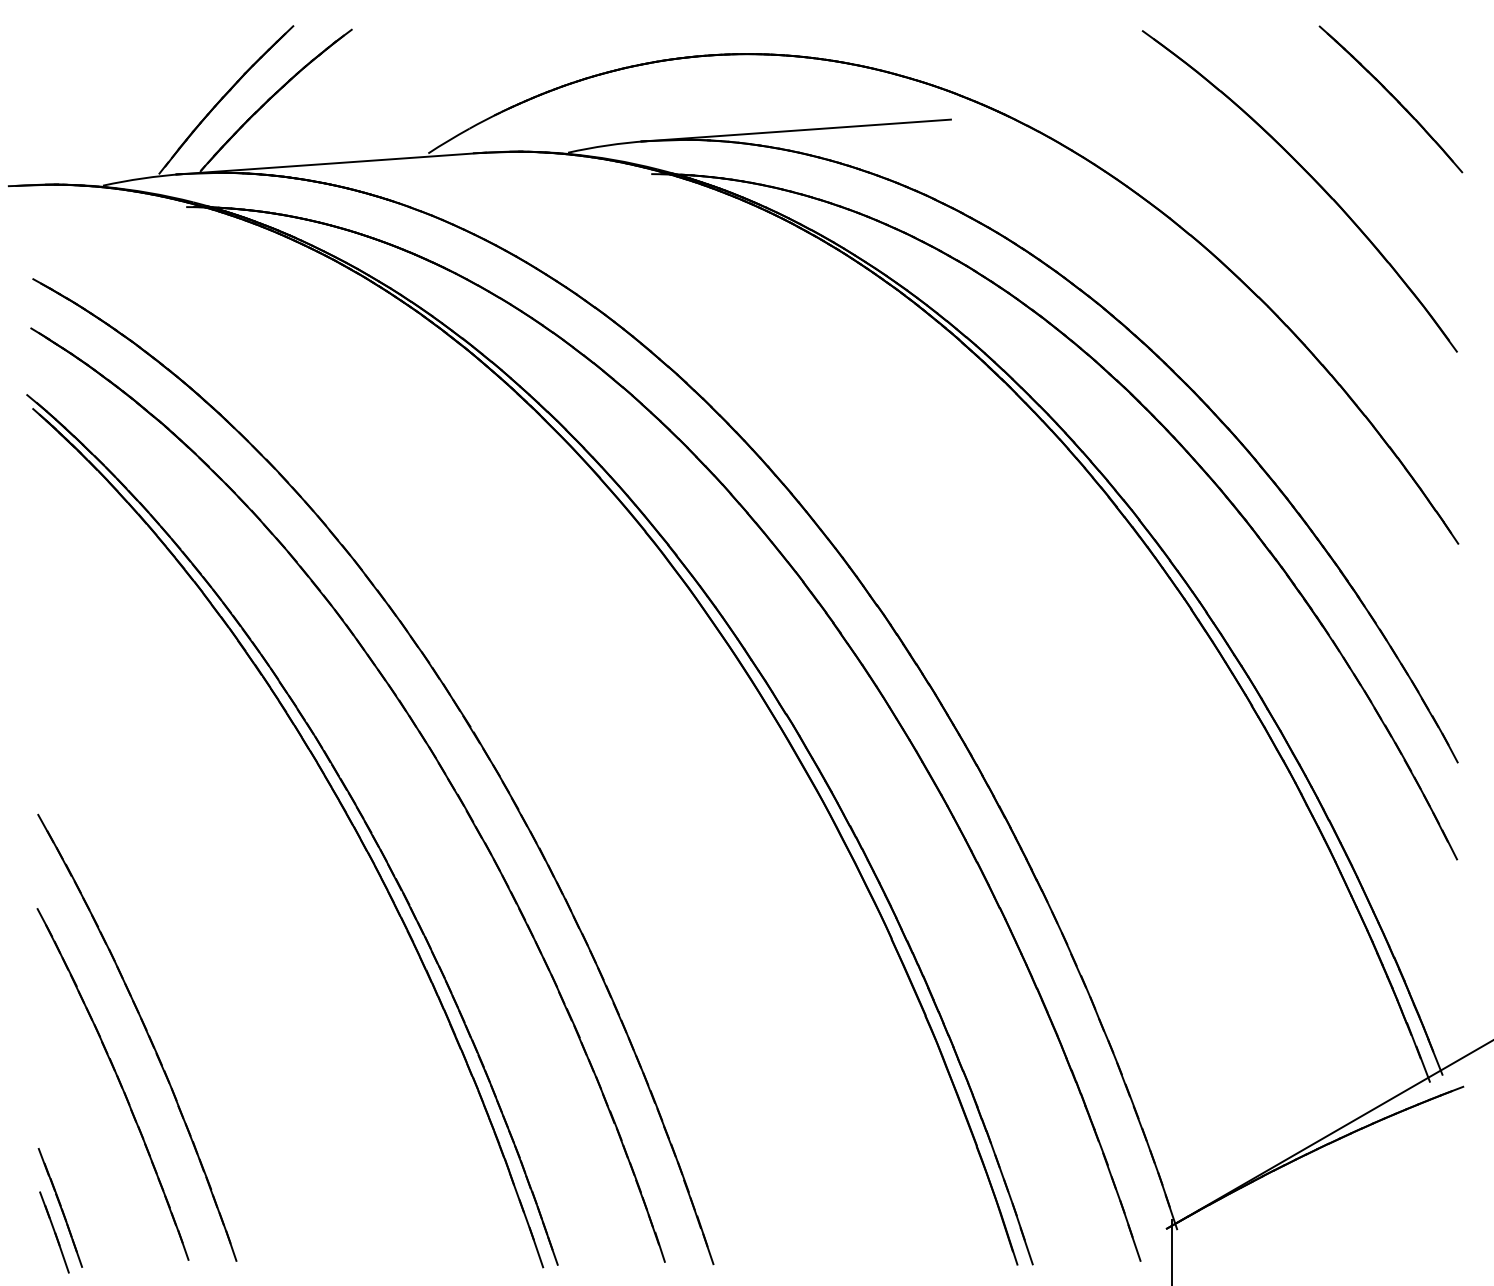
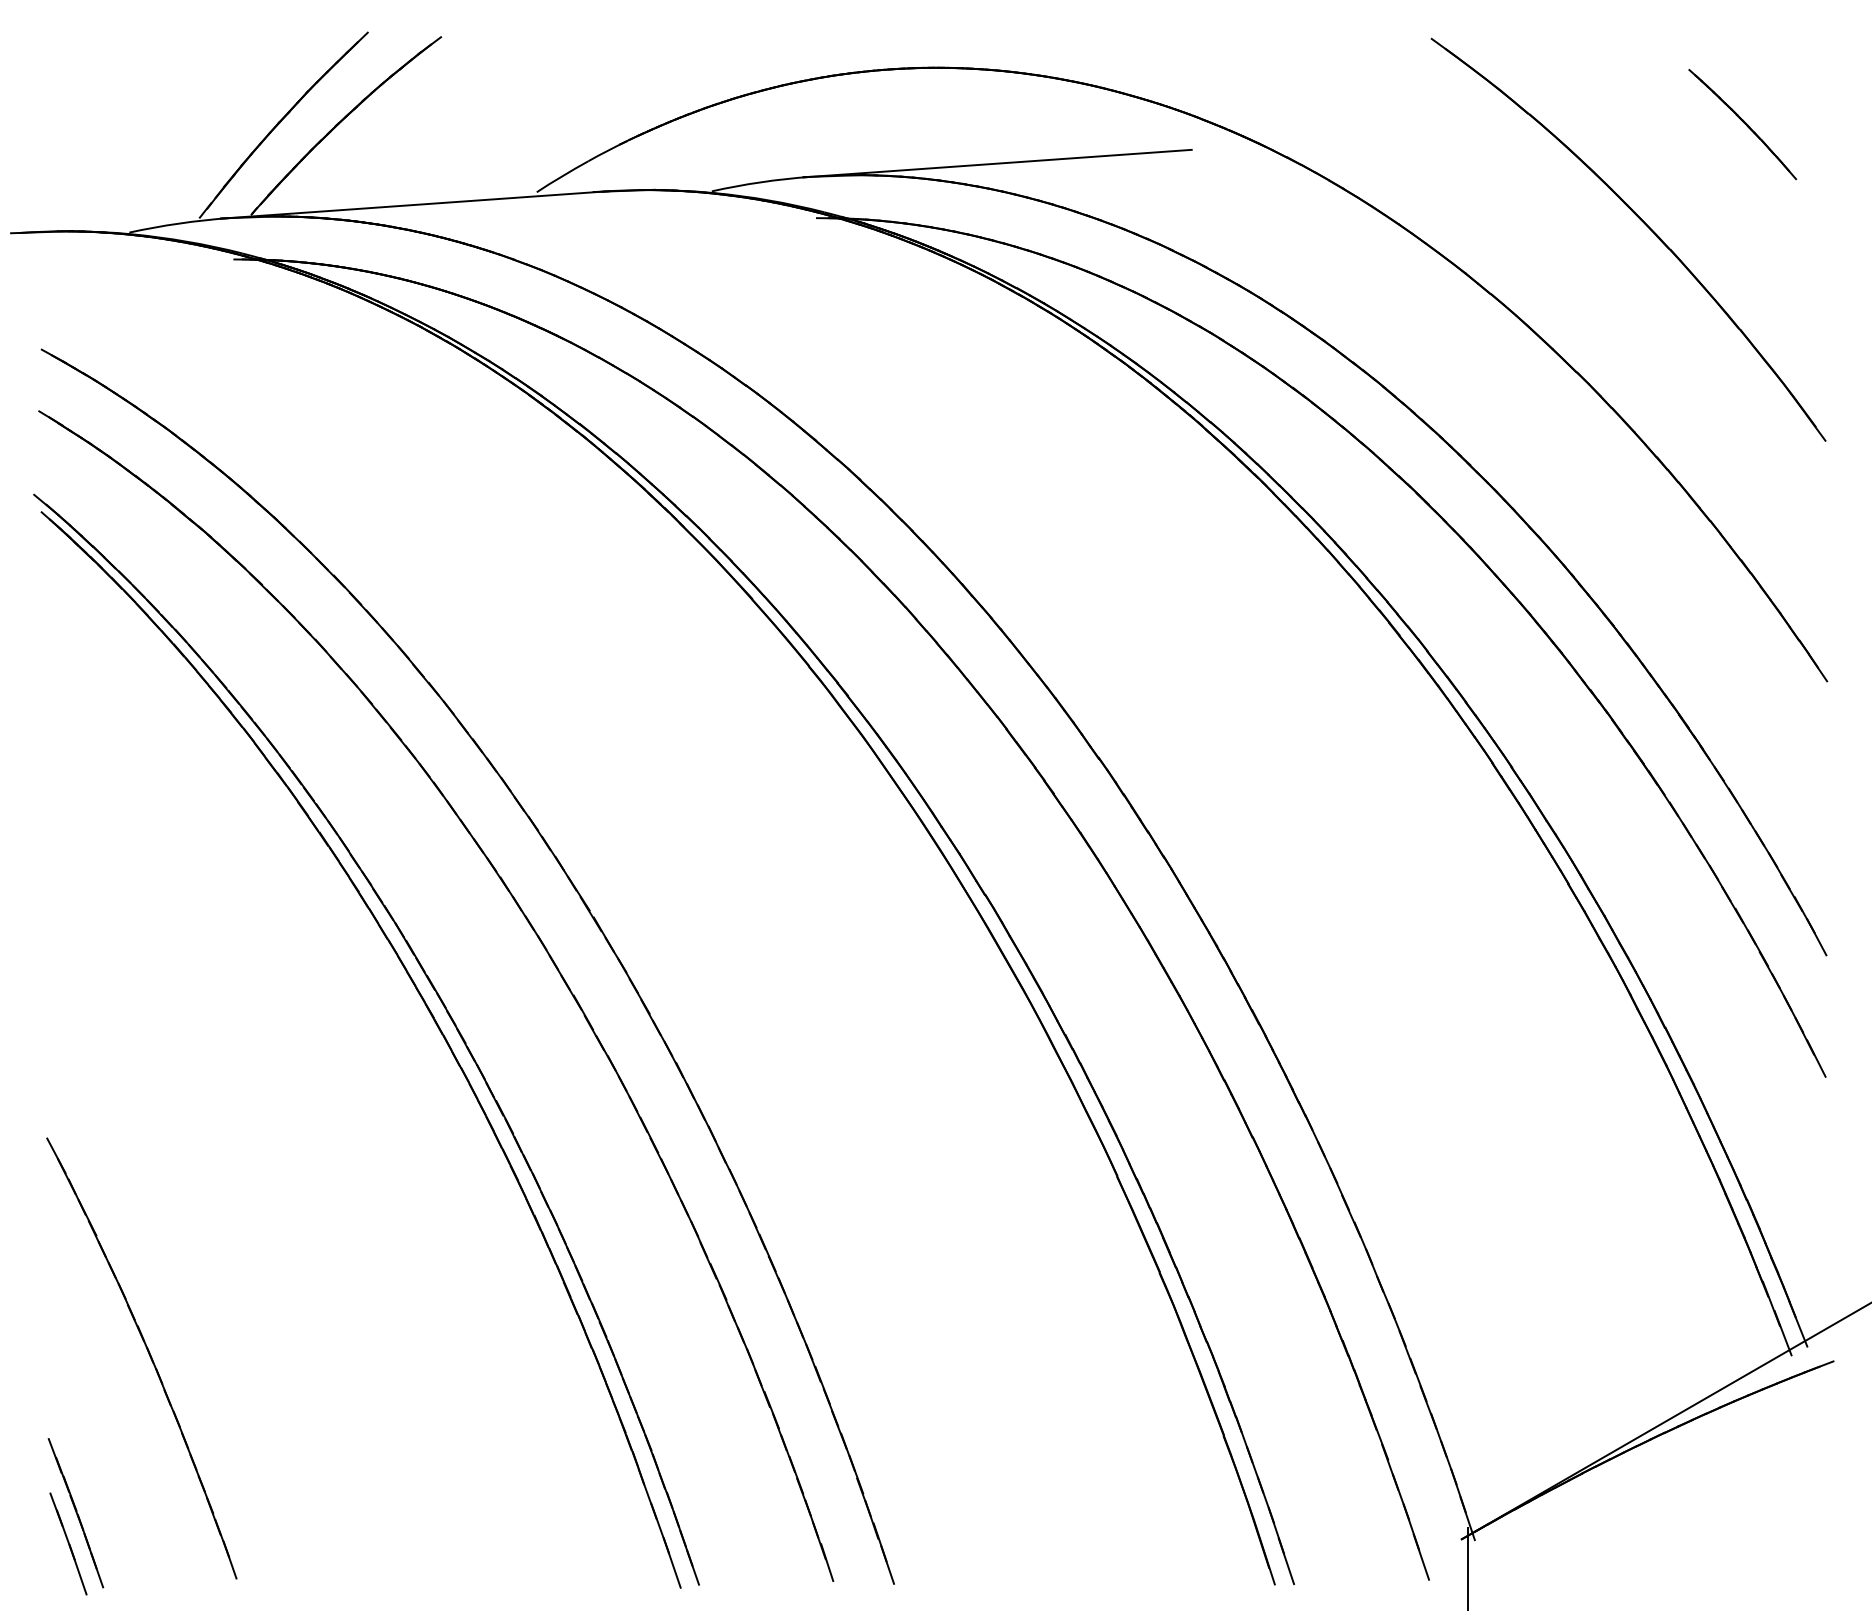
part: (1390, 99) -> (1742, 124), size x0.6
part: (146, 1033) -> (183, 1294), removed

